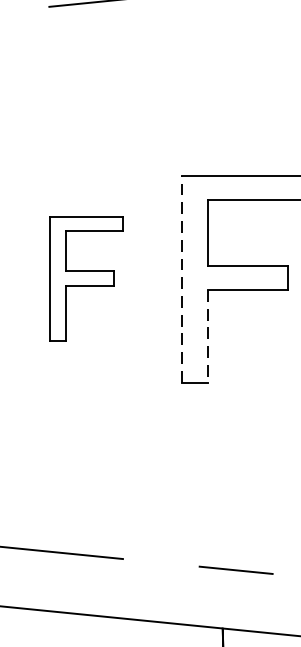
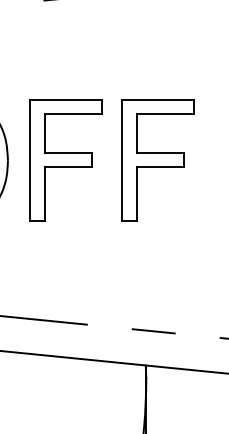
part: (85, 279) -> (65, 160), size x1.67
line: (181, 279) -> (121, 160), dashed -> solid
line: (208, 337) -> (137, 194), dashed -> solid

